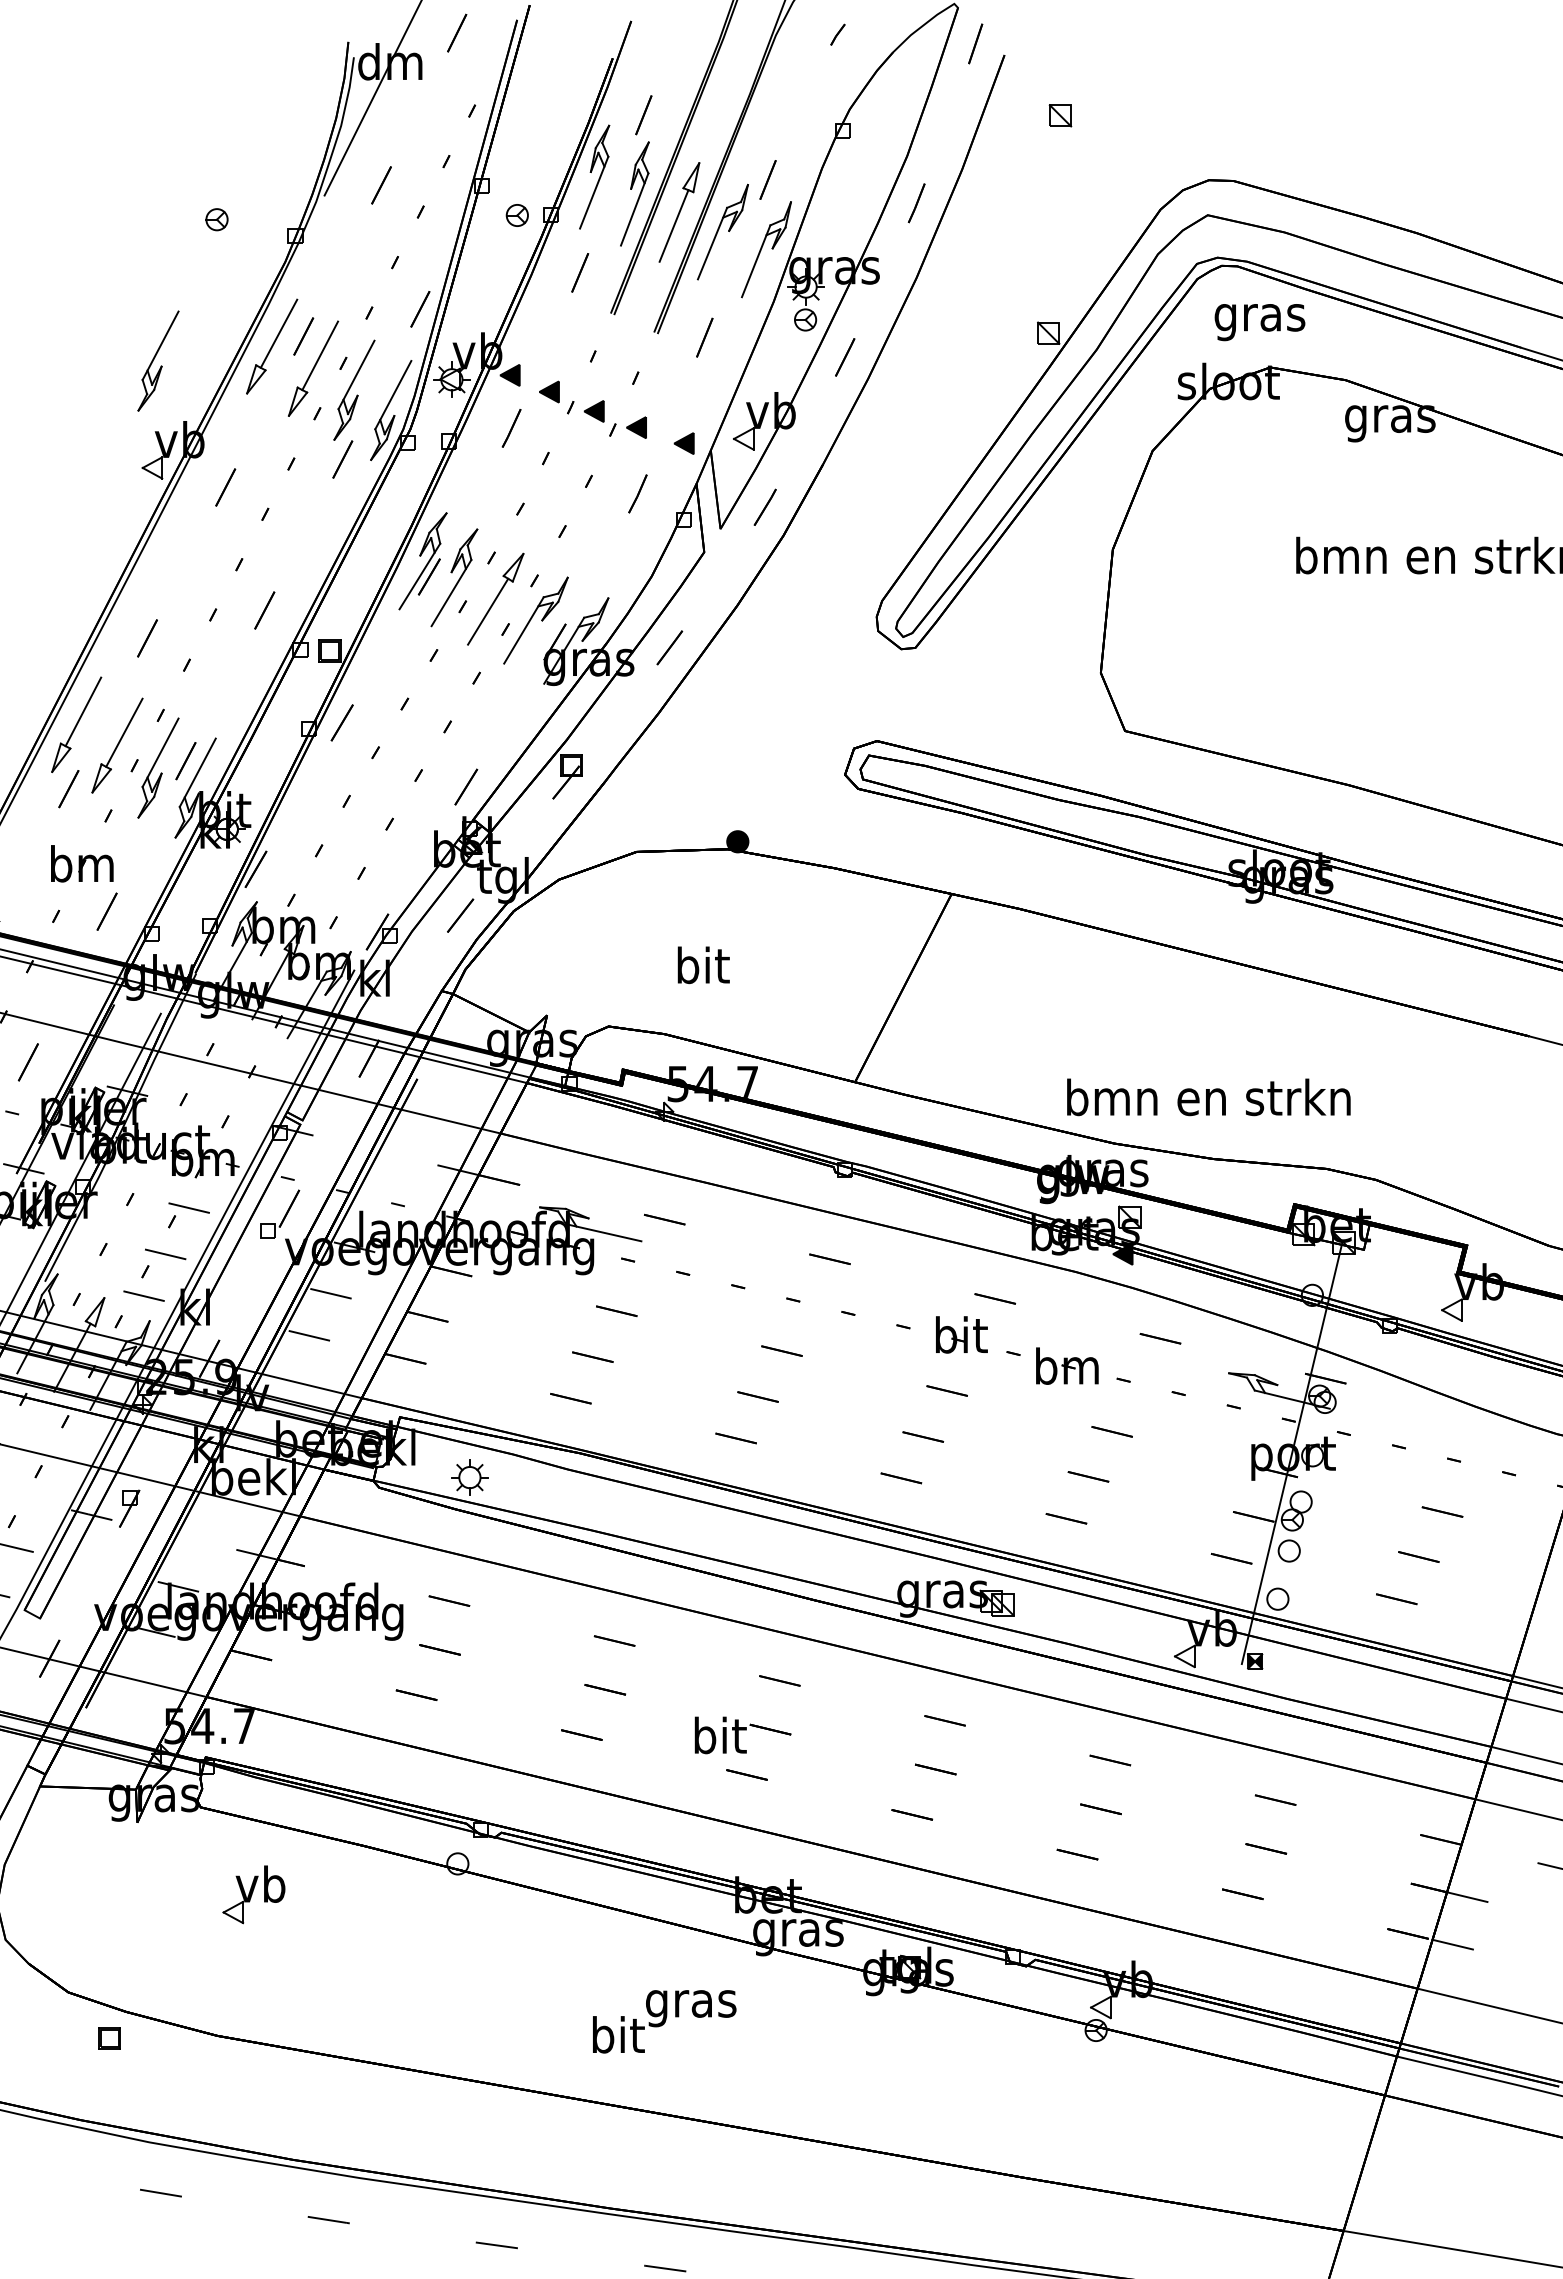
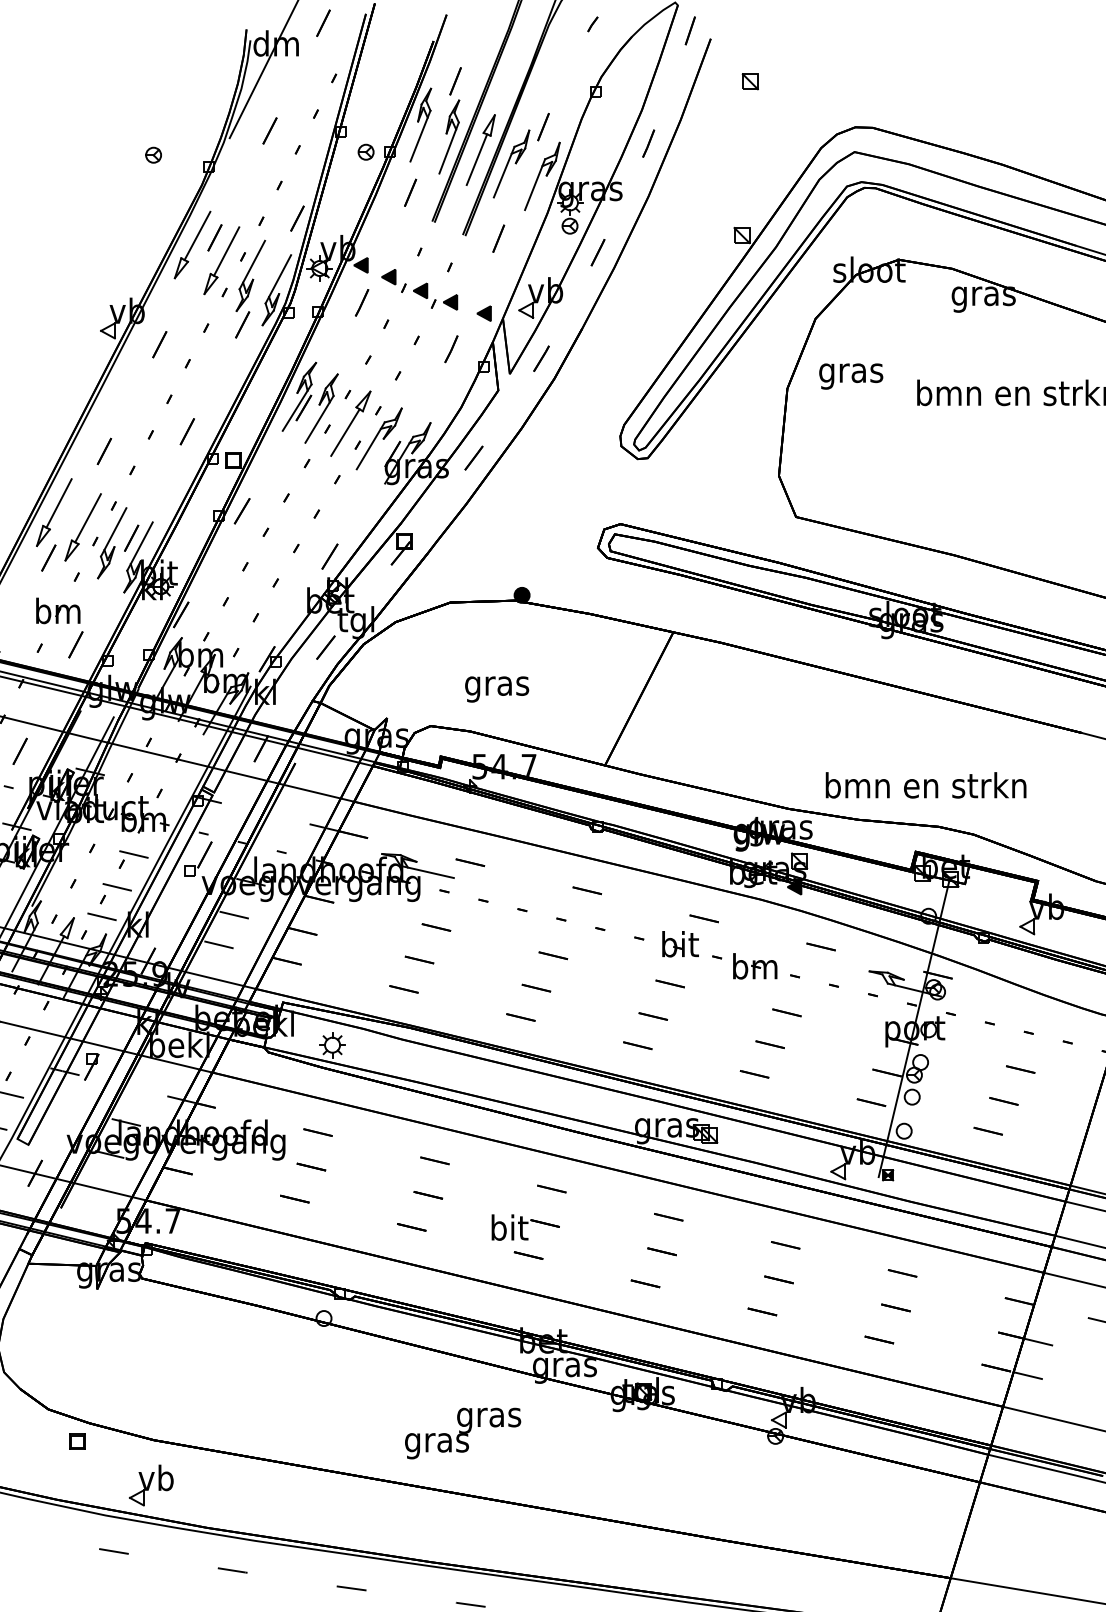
text: (1259, 322) -> (850, 376), moved
part: (158, 360) -> (112, 254), removed
text: (702, 969) -> (497, 685), bit -> gras
text: (1208, 1097) -> (925, 785), moved
part: (253, 1894) -> (151, 1485), moved
text: (617, 2039) -> (436, 1442), bit -> gras

